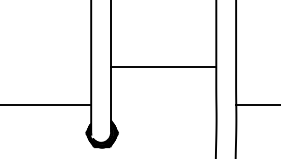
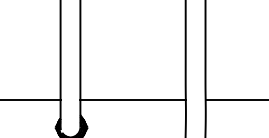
line: (163, 67) -> (132, 100), moved

